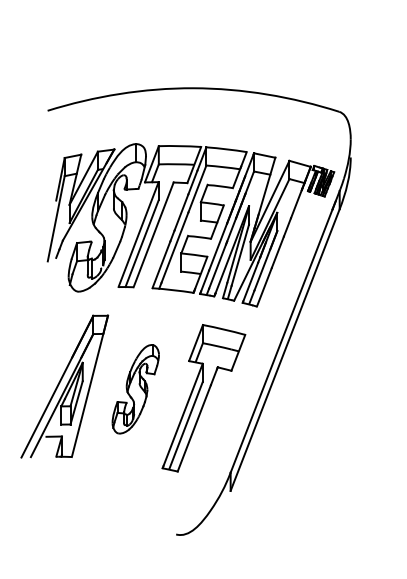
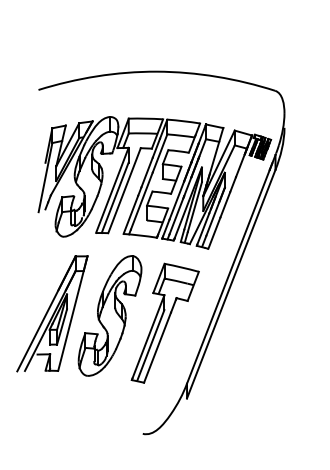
part: (135, 388) -> (109, 315), size x1.67

